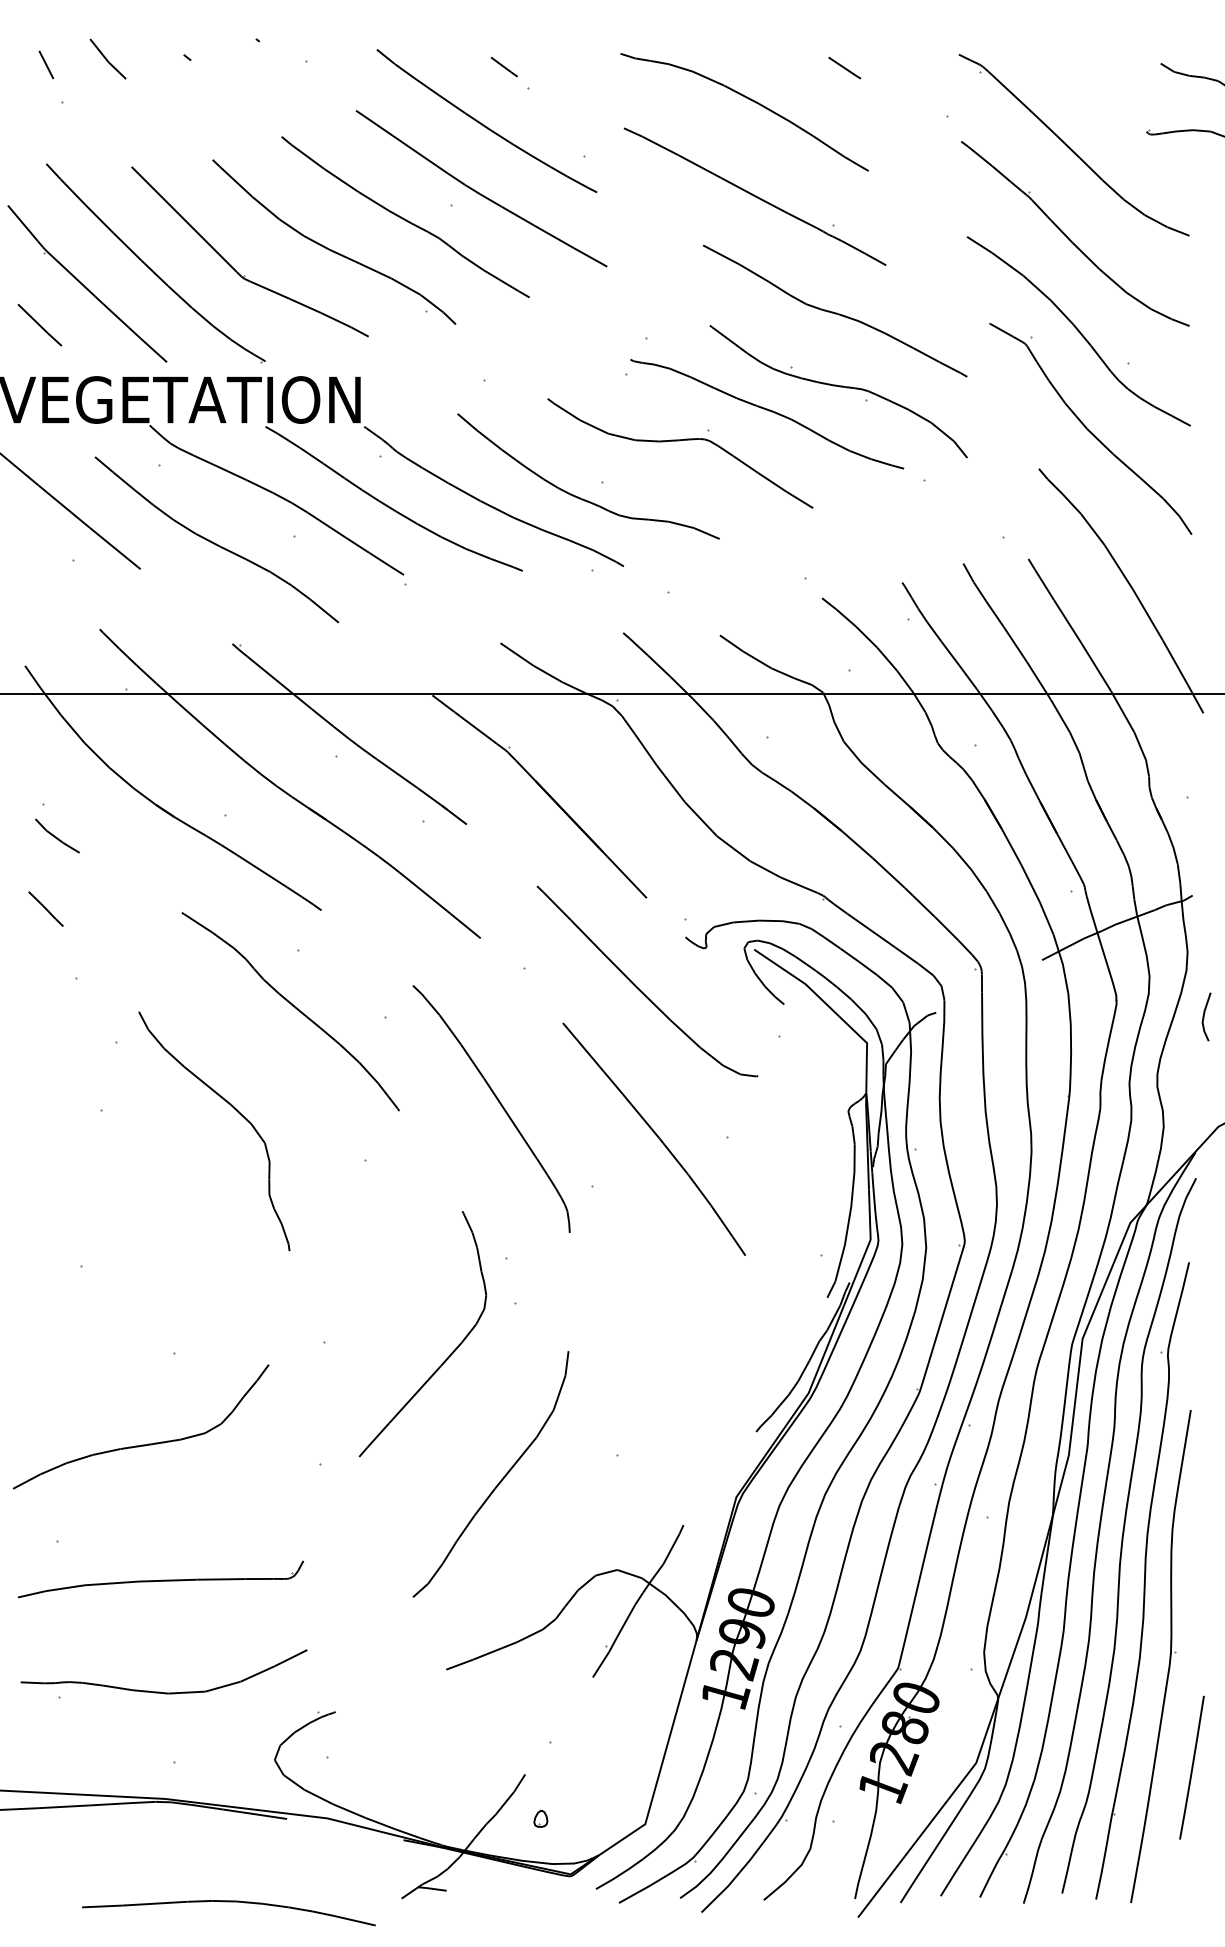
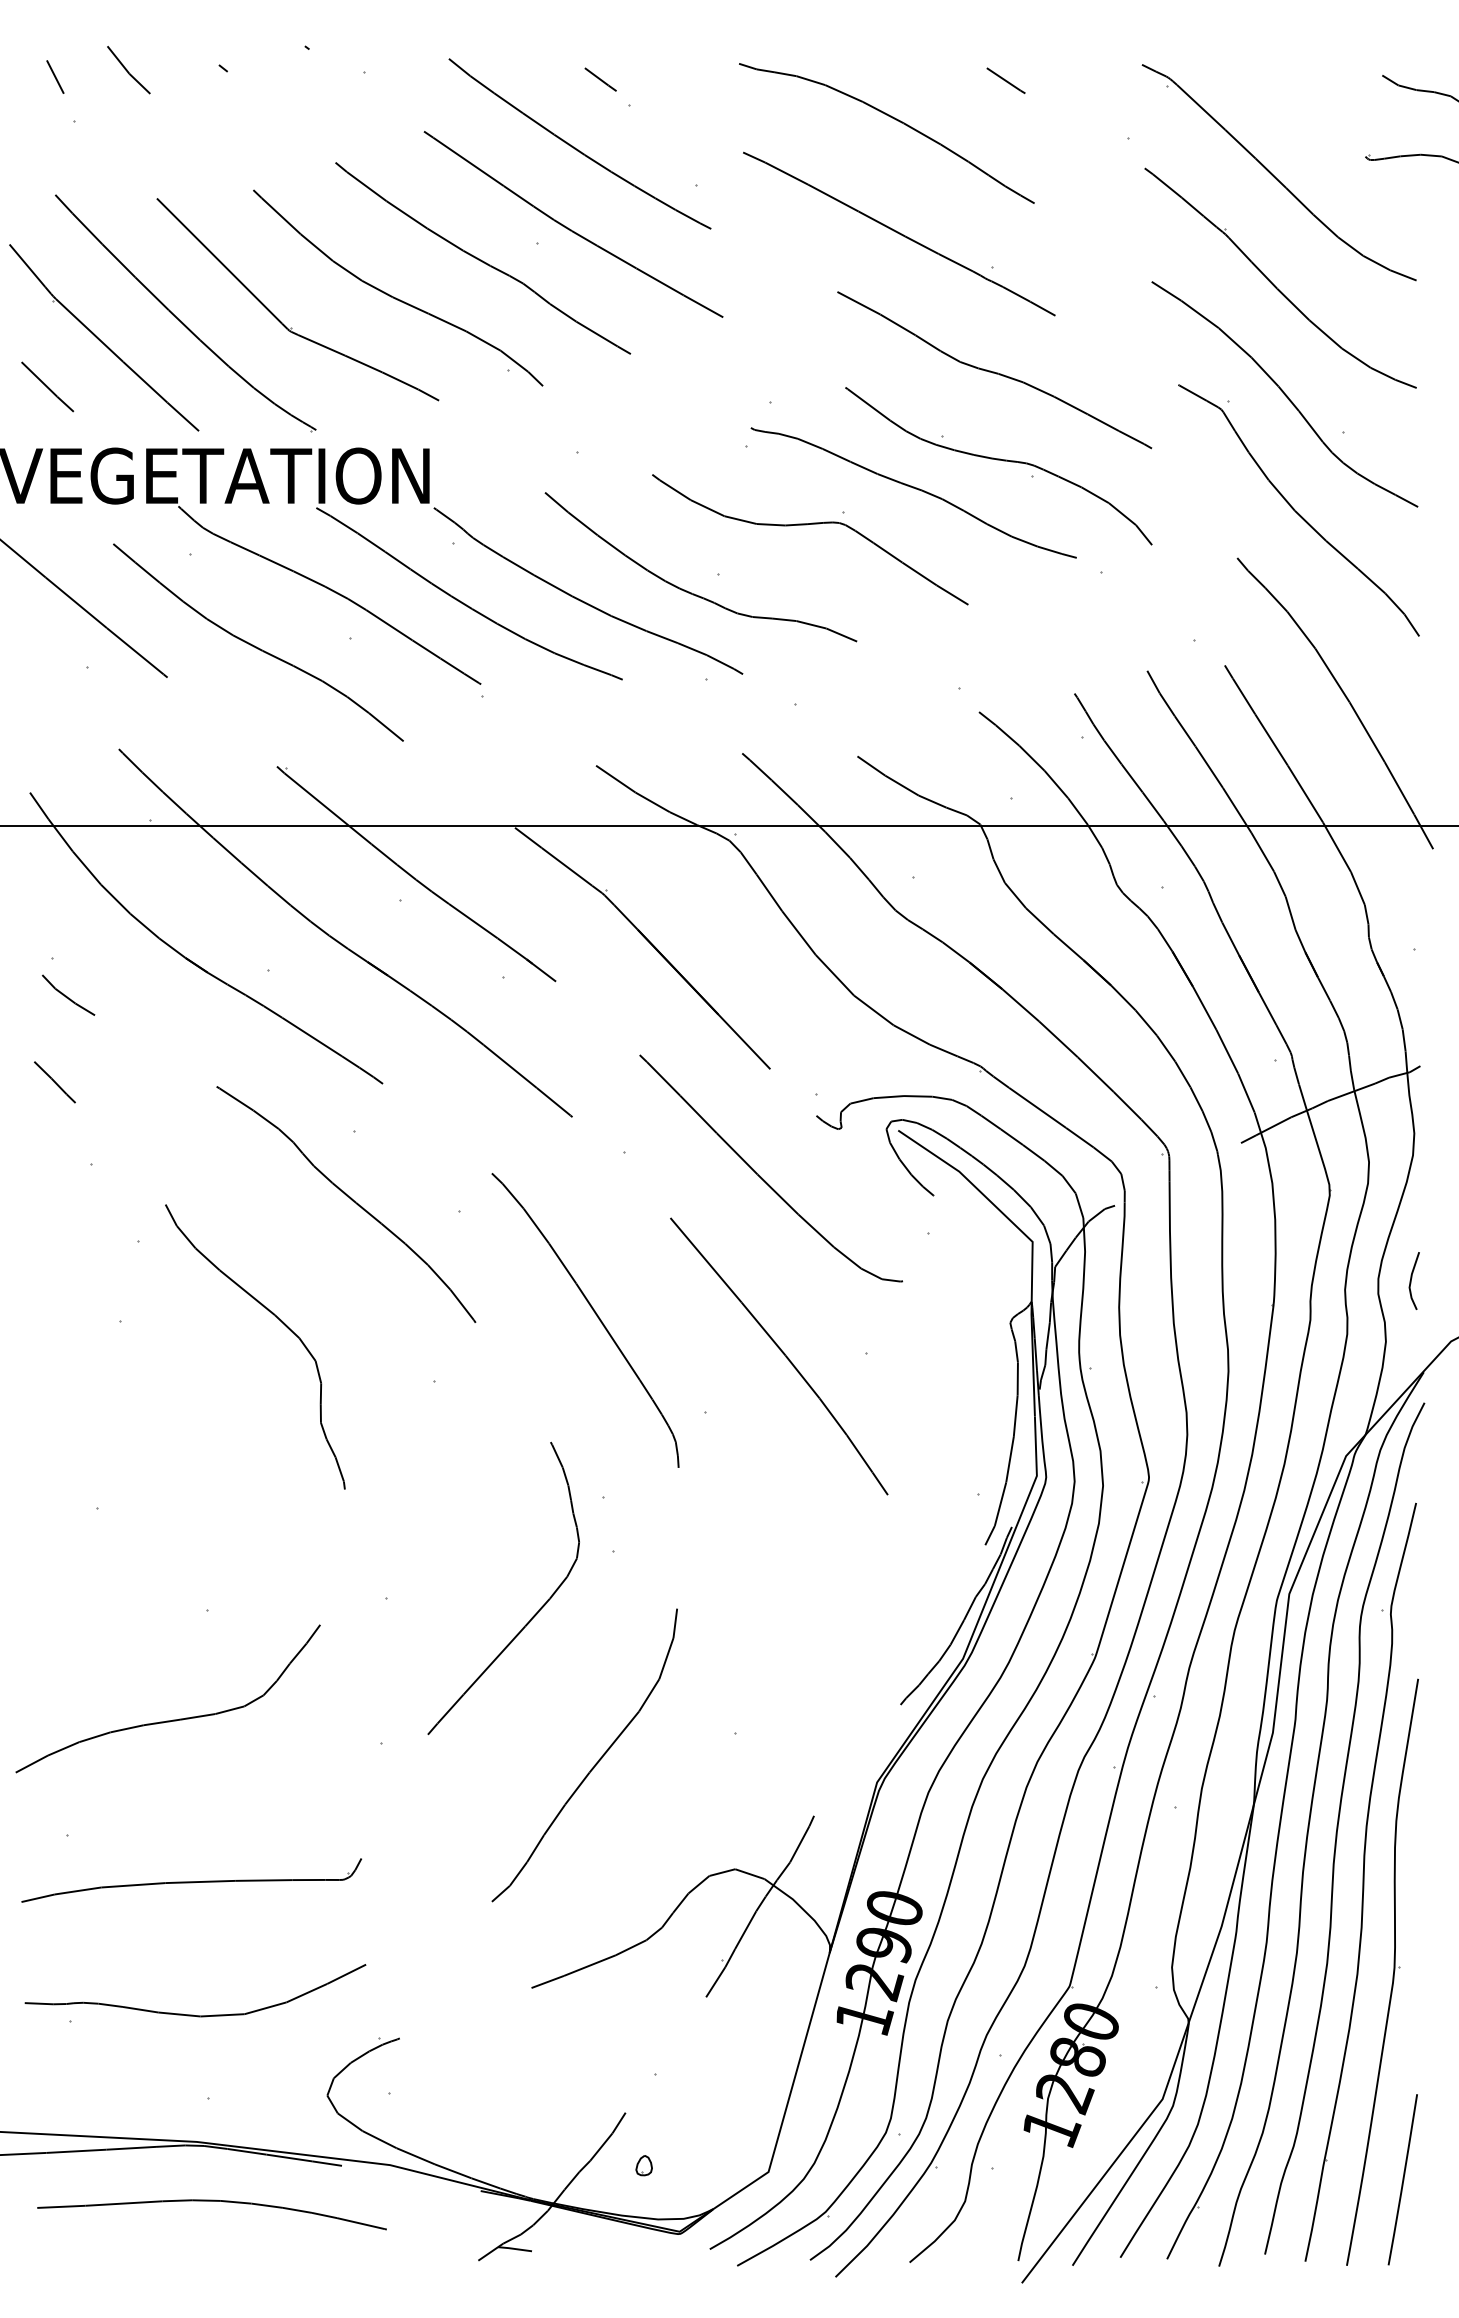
line: (1204, 1016) -> (1411, 1280), moved
line: (1191, 1767) -> (1402, 2179), moved
curve: (228, 1902) -> (211, 2202), moved

